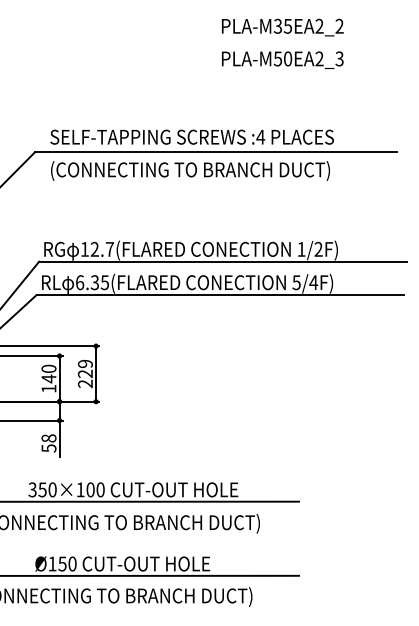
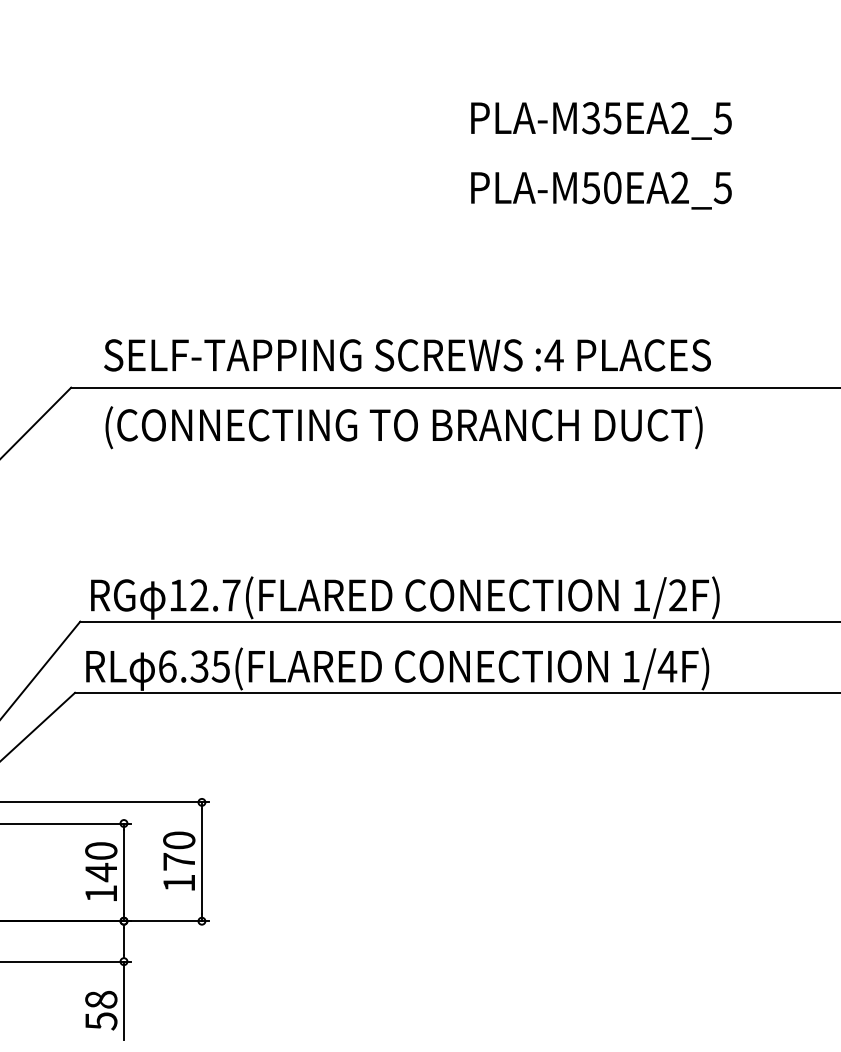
text: (339, 25) -> (722, 116), PLA-M35EA2_2 -> PLA-M35EA2_5
text: (339, 58) -> (722, 186), PLA-M50EA2_3 -> PLA-M50EA2_5
text: (296, 282) -> (630, 666), 5/4F) -> 1/4F)
text: (84, 373) -> (177, 860), 229 -> 170

